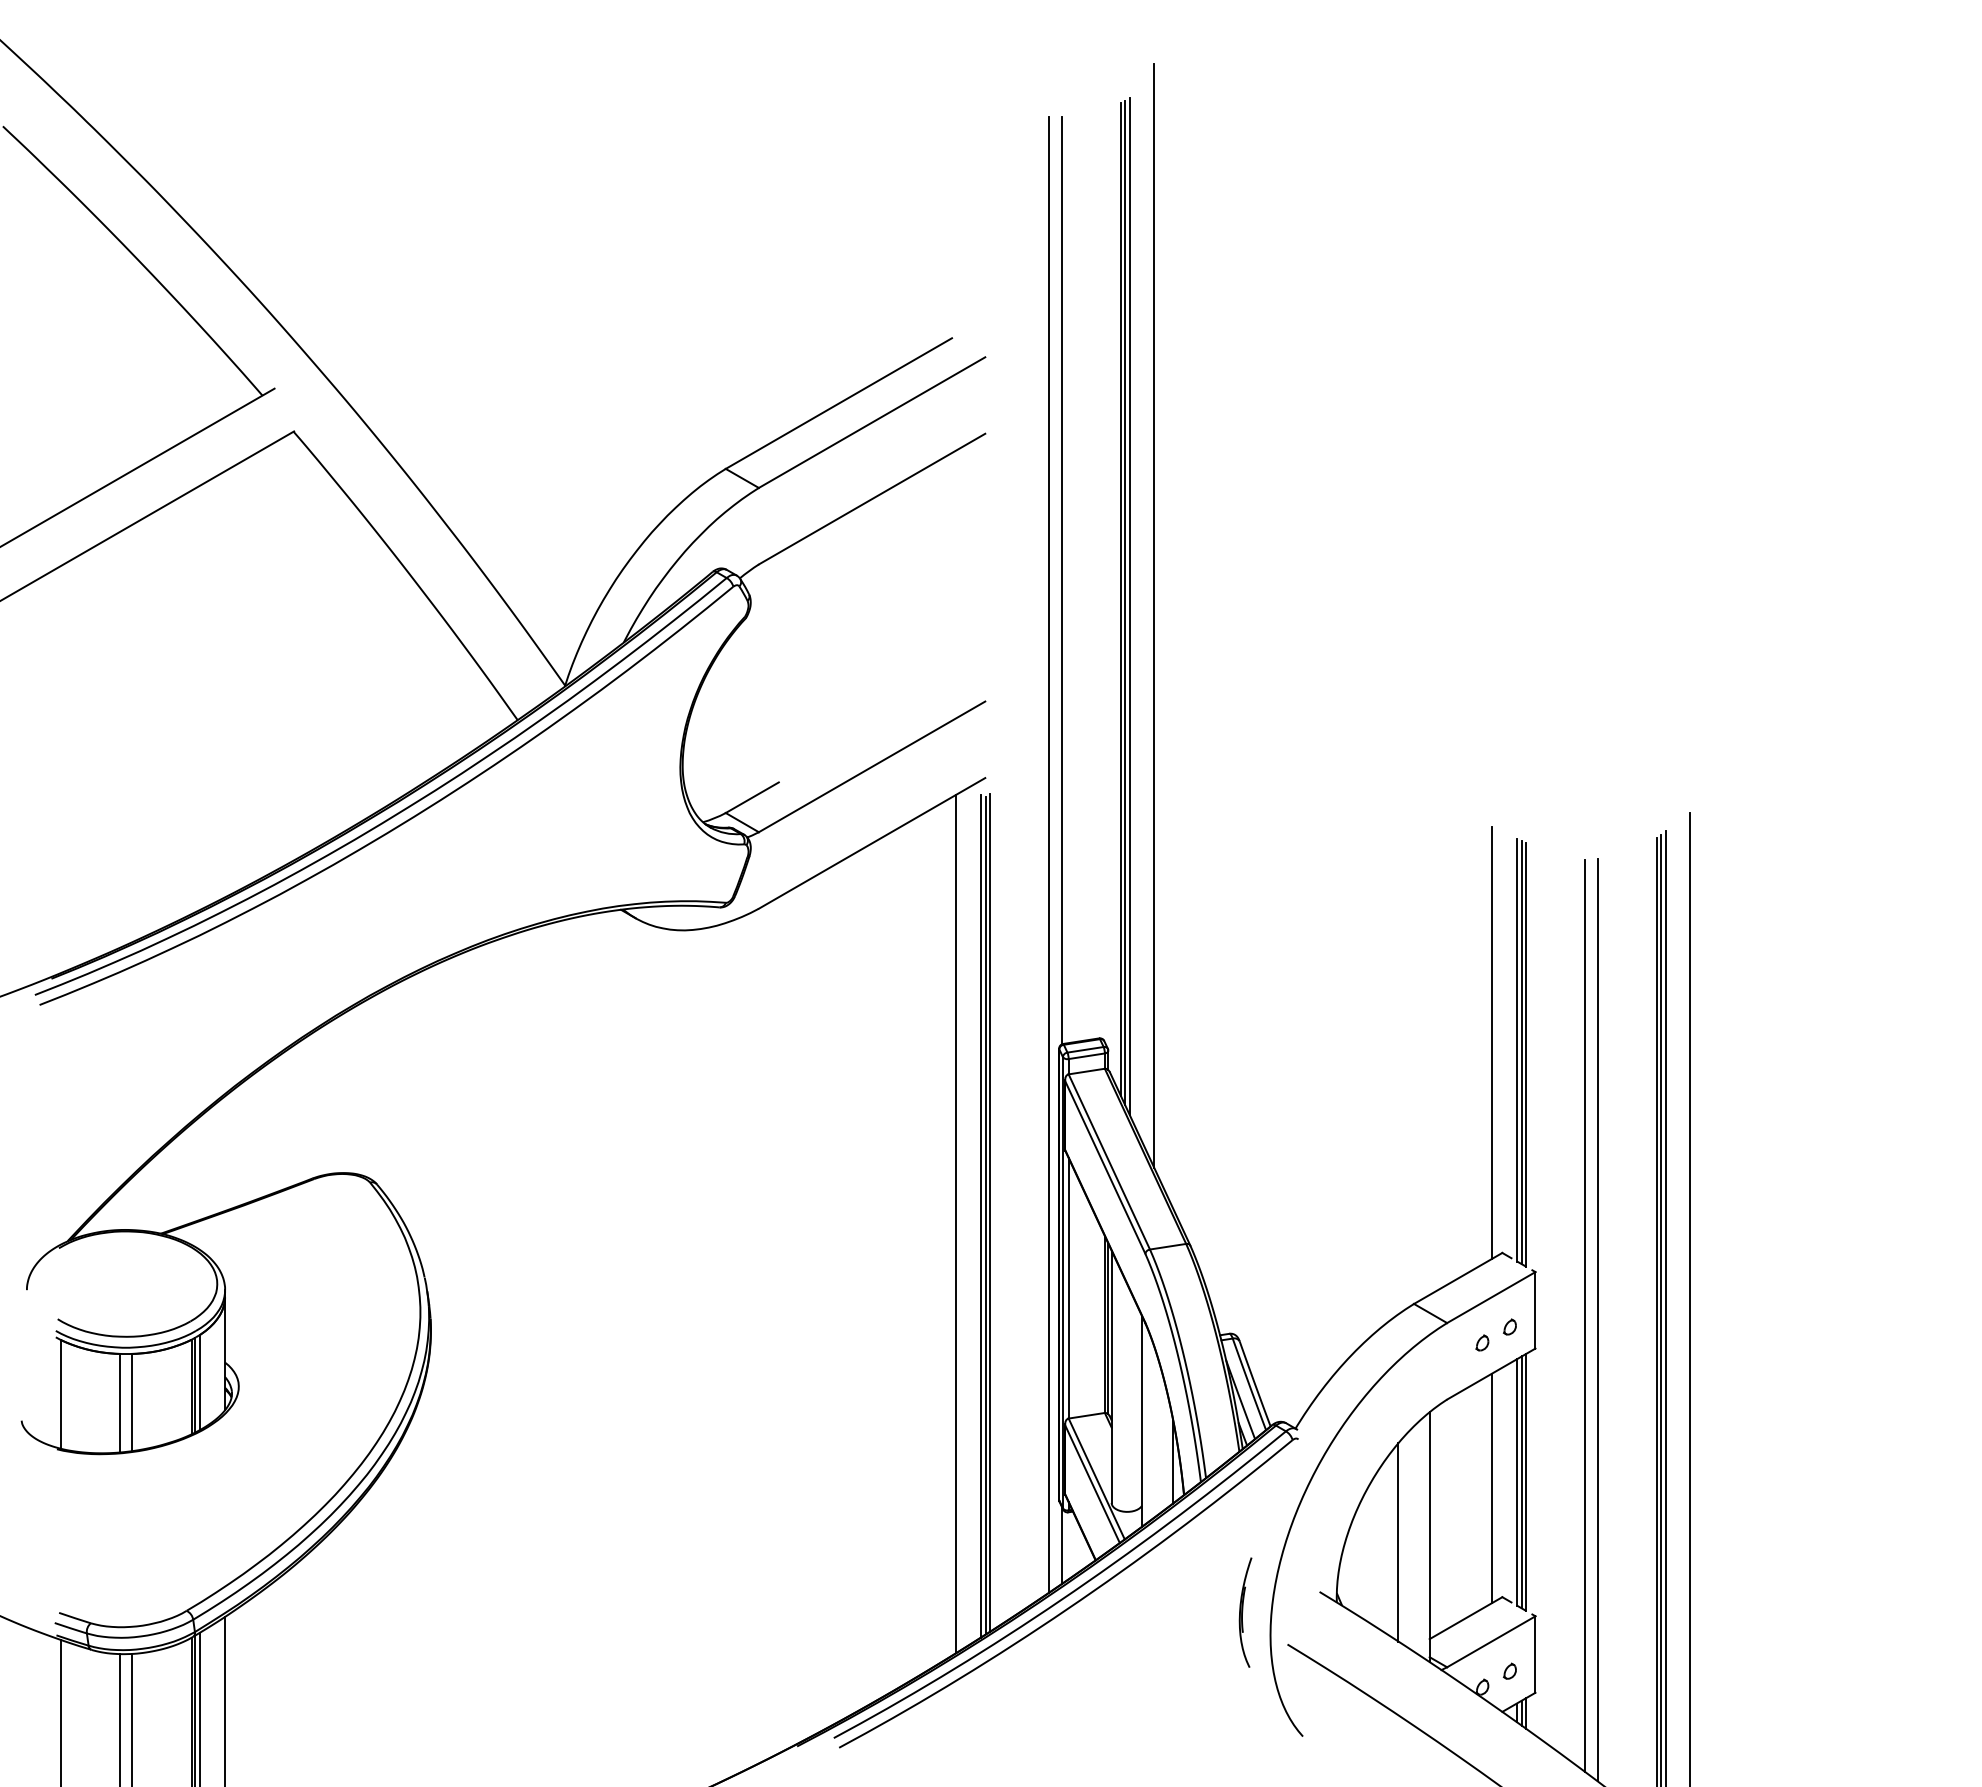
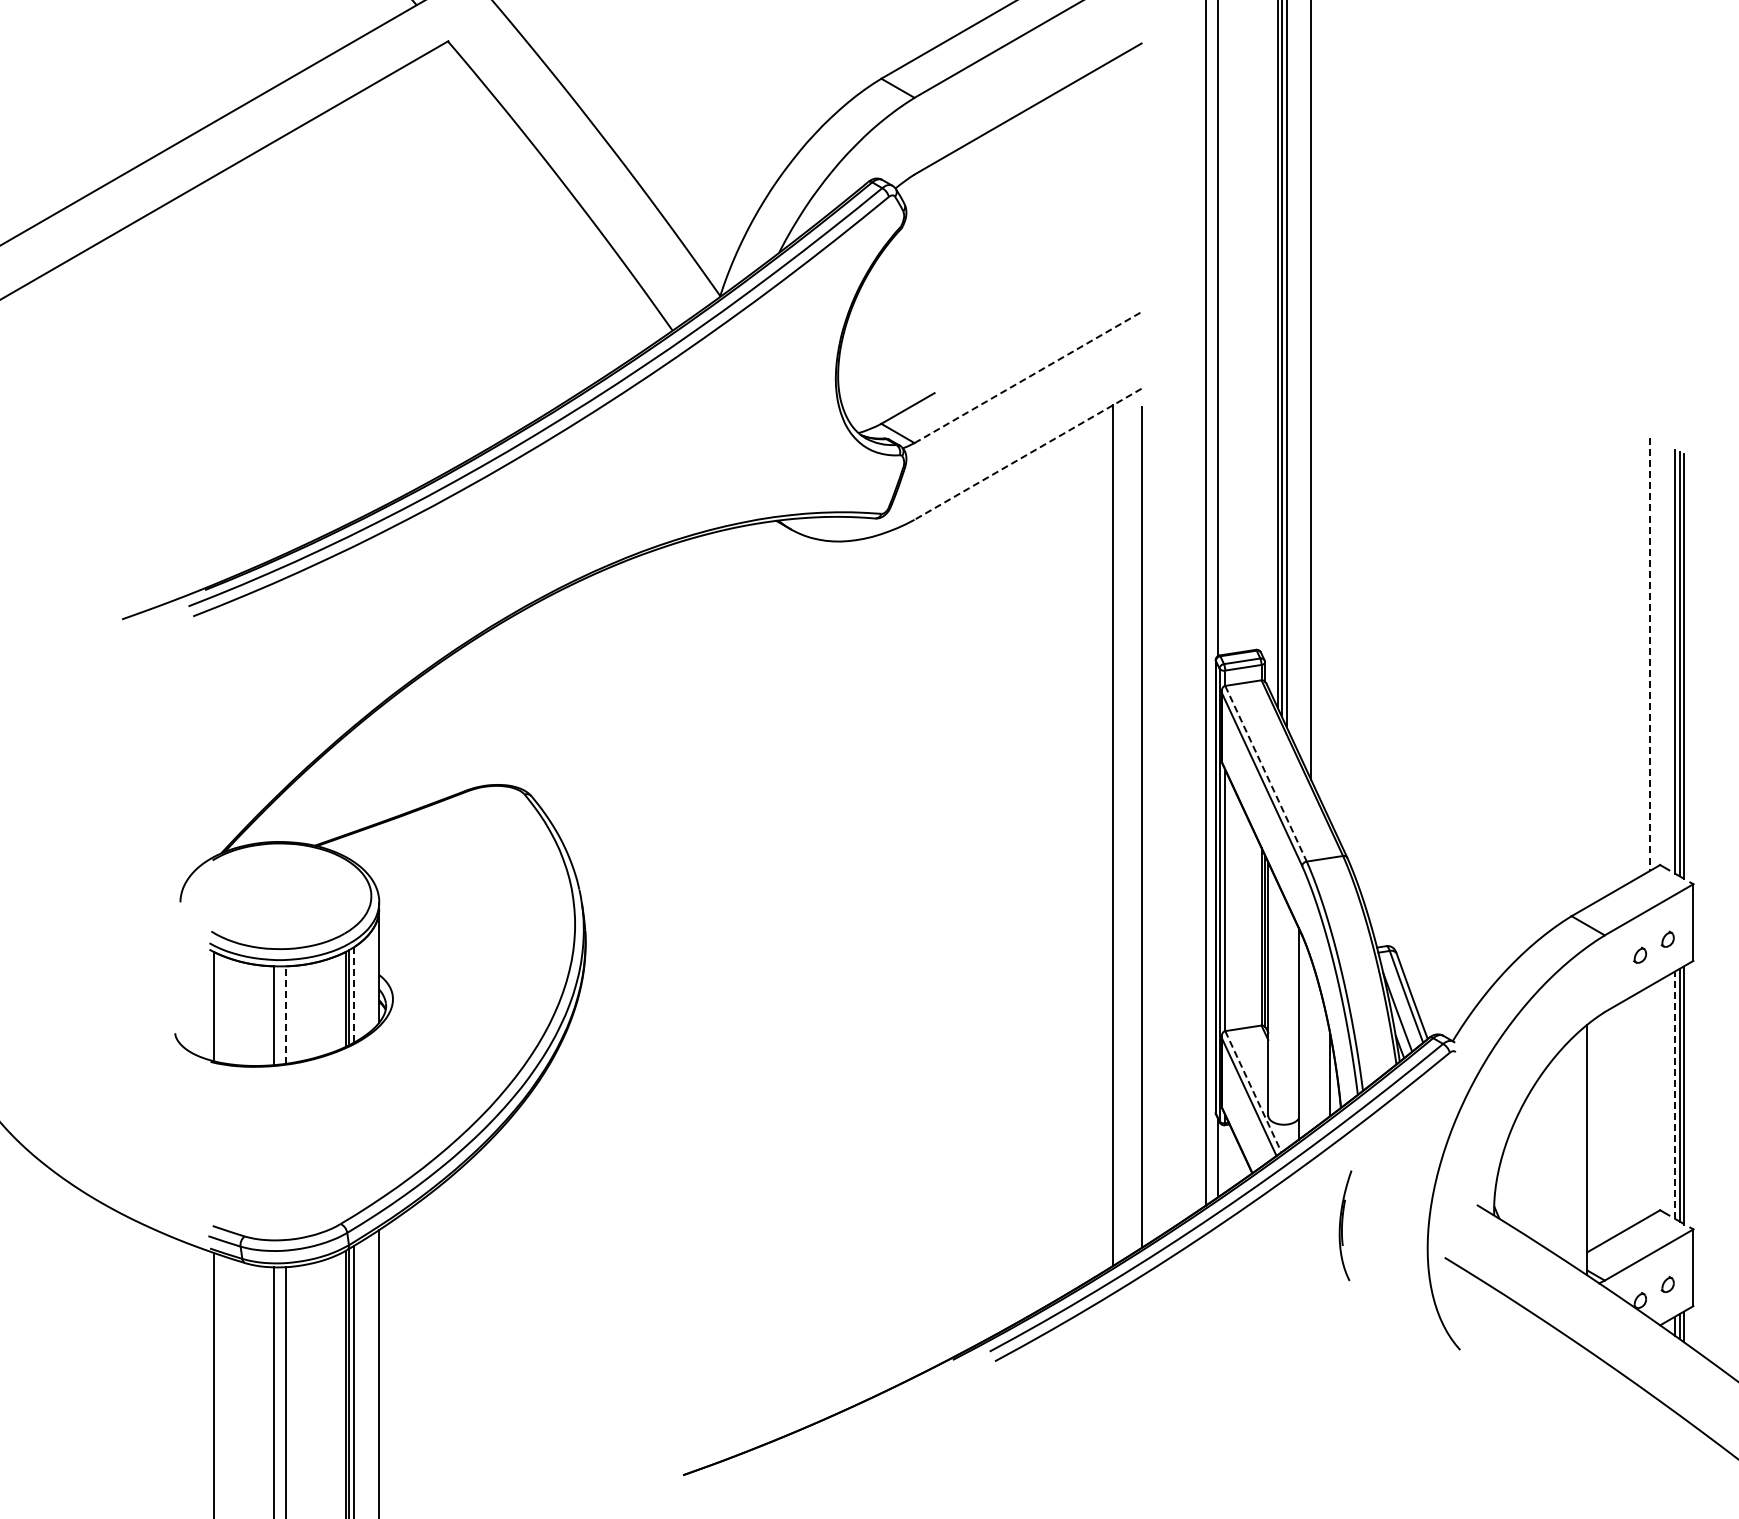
line: (872, 766) -> (1028, 377), solid -> dashed
line: (872, 843) -> (1028, 454), solid -> dashed
line: (1492, 1043) -> (1650, 654), solid -> dashed
line: (1109, 1161) -> (1266, 773), solid -> dashed
line: (989, 1212) -> (1145, 824), removed
line: (981, 1215) -> (1137, 827), removed
line: (200, 1382) -> (354, 994), solid -> dashed
line: (132, 1402) -> (286, 1015), solid -> dashed
line: (1096, 1479) -> (1253, 1092), solid -> dashed
line: (1516, 1482) -> (1674, 1095), solid -> dashed
line: (1492, 1488) -> (1650, 1101), removed
line: (1398, 1542) -> (1556, 1155), removed
part: (1245, 1612) -> (1345, 1225), moved

